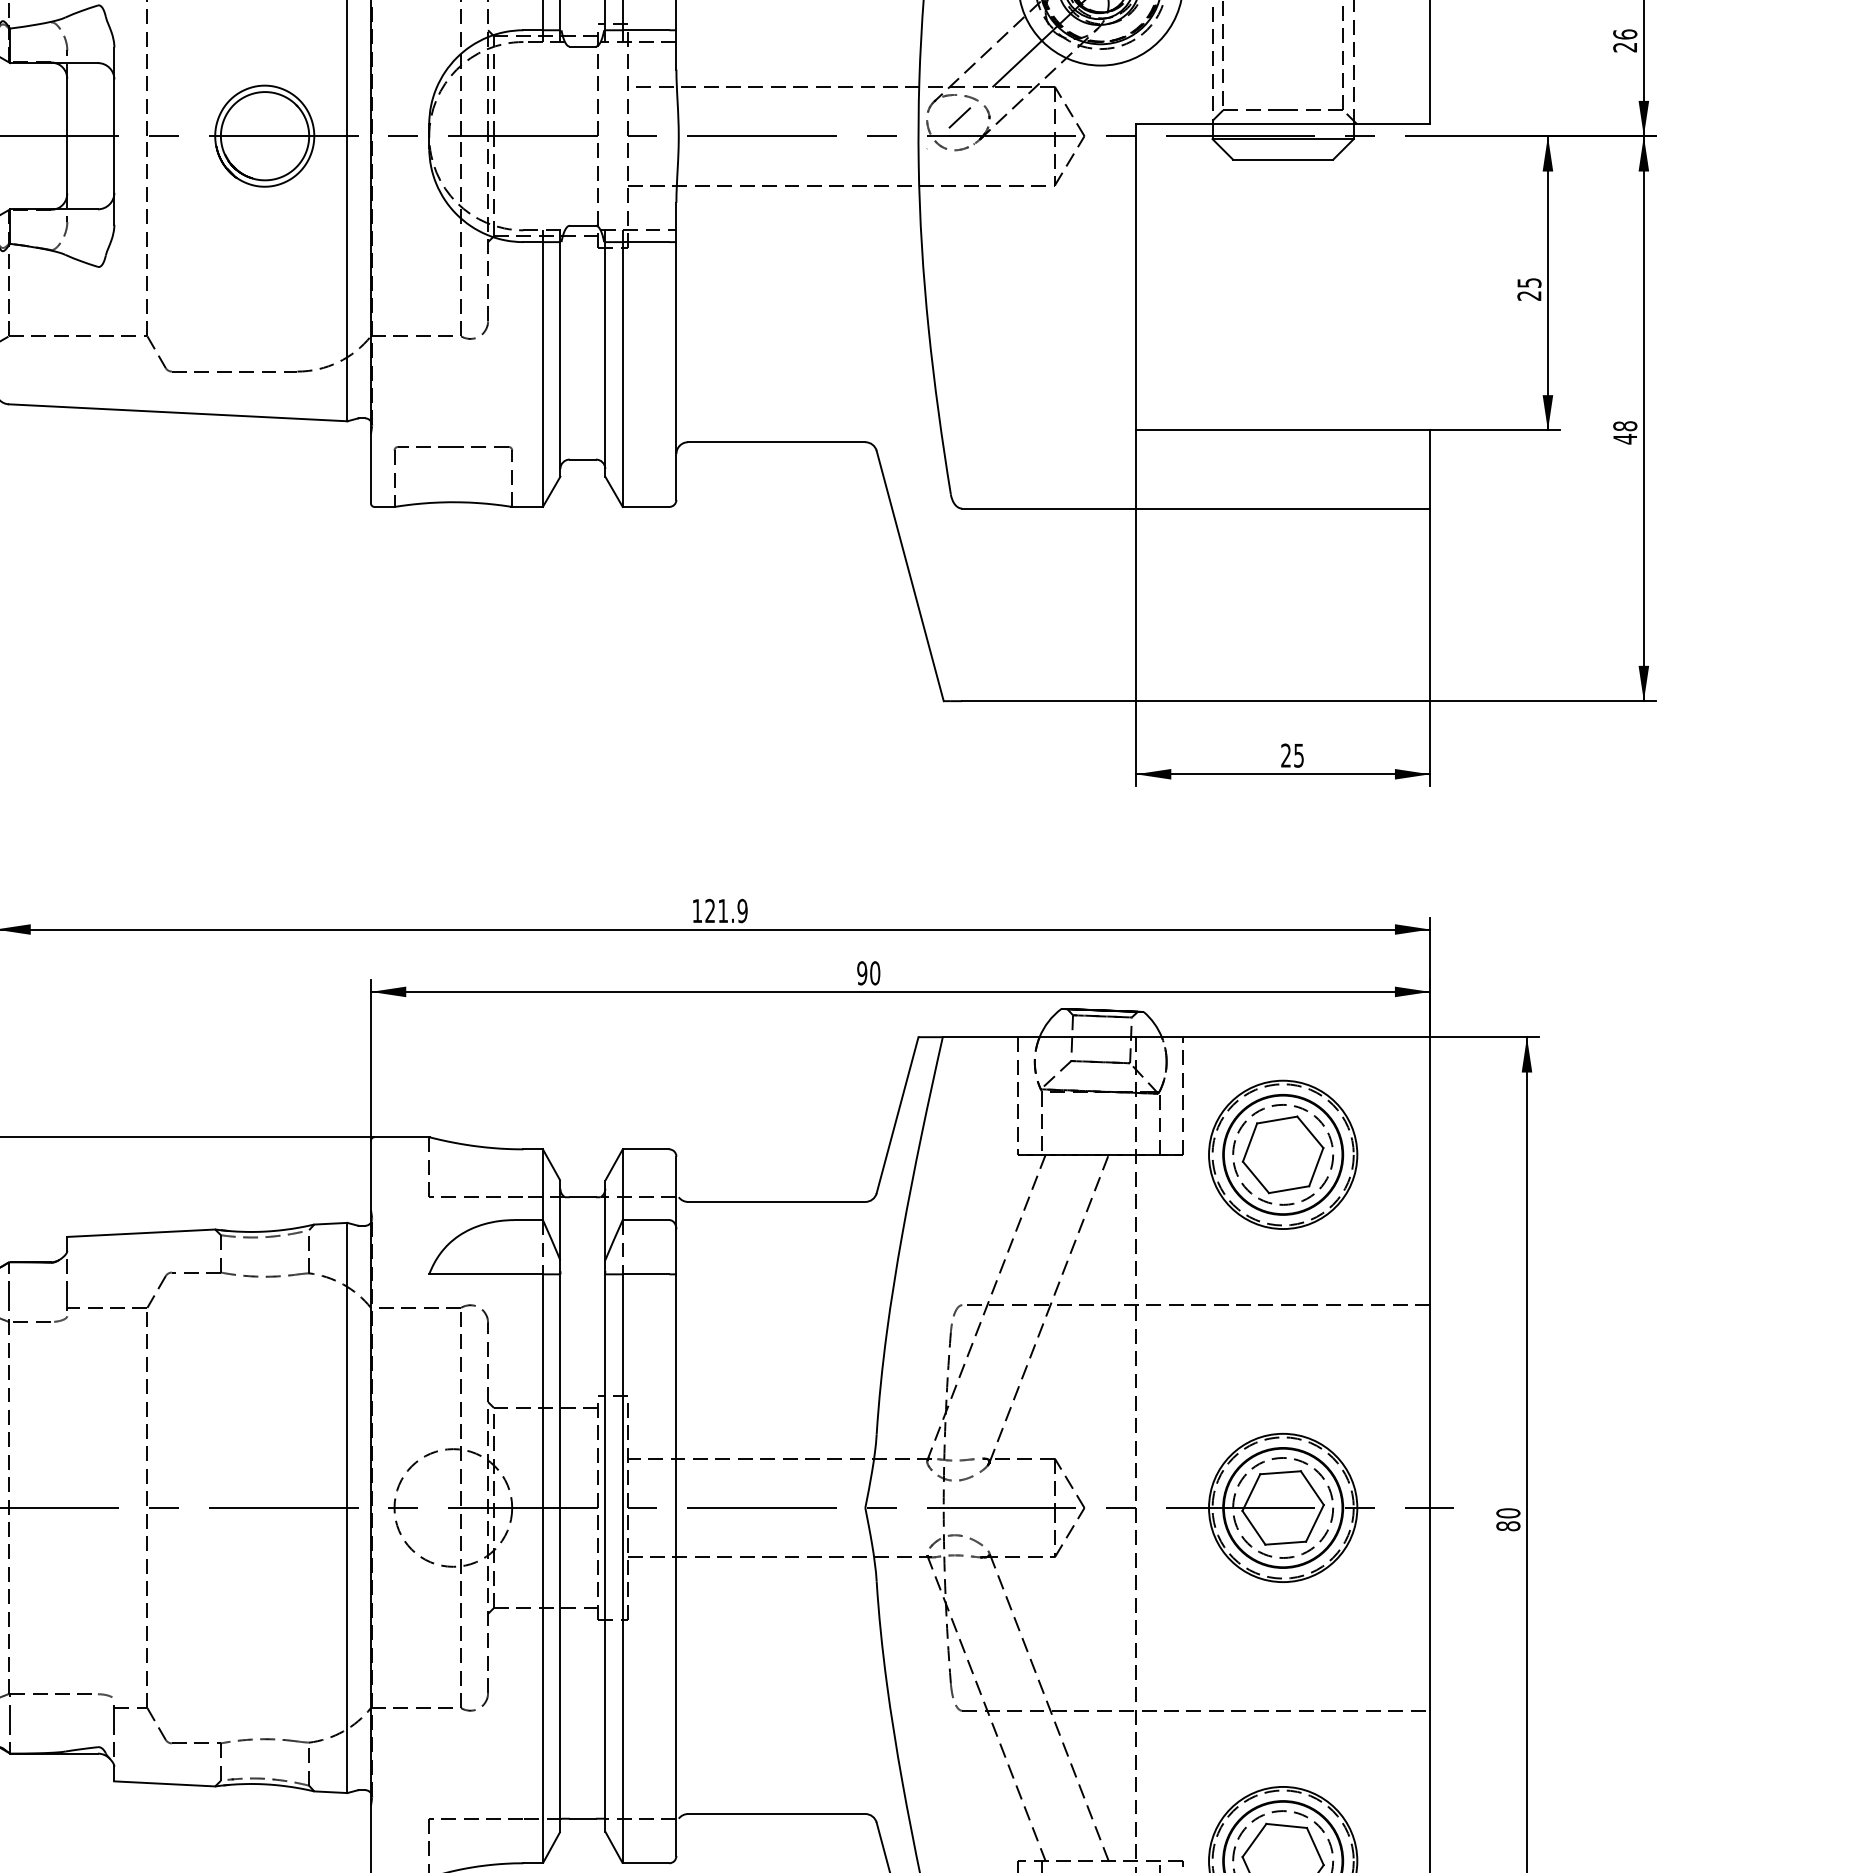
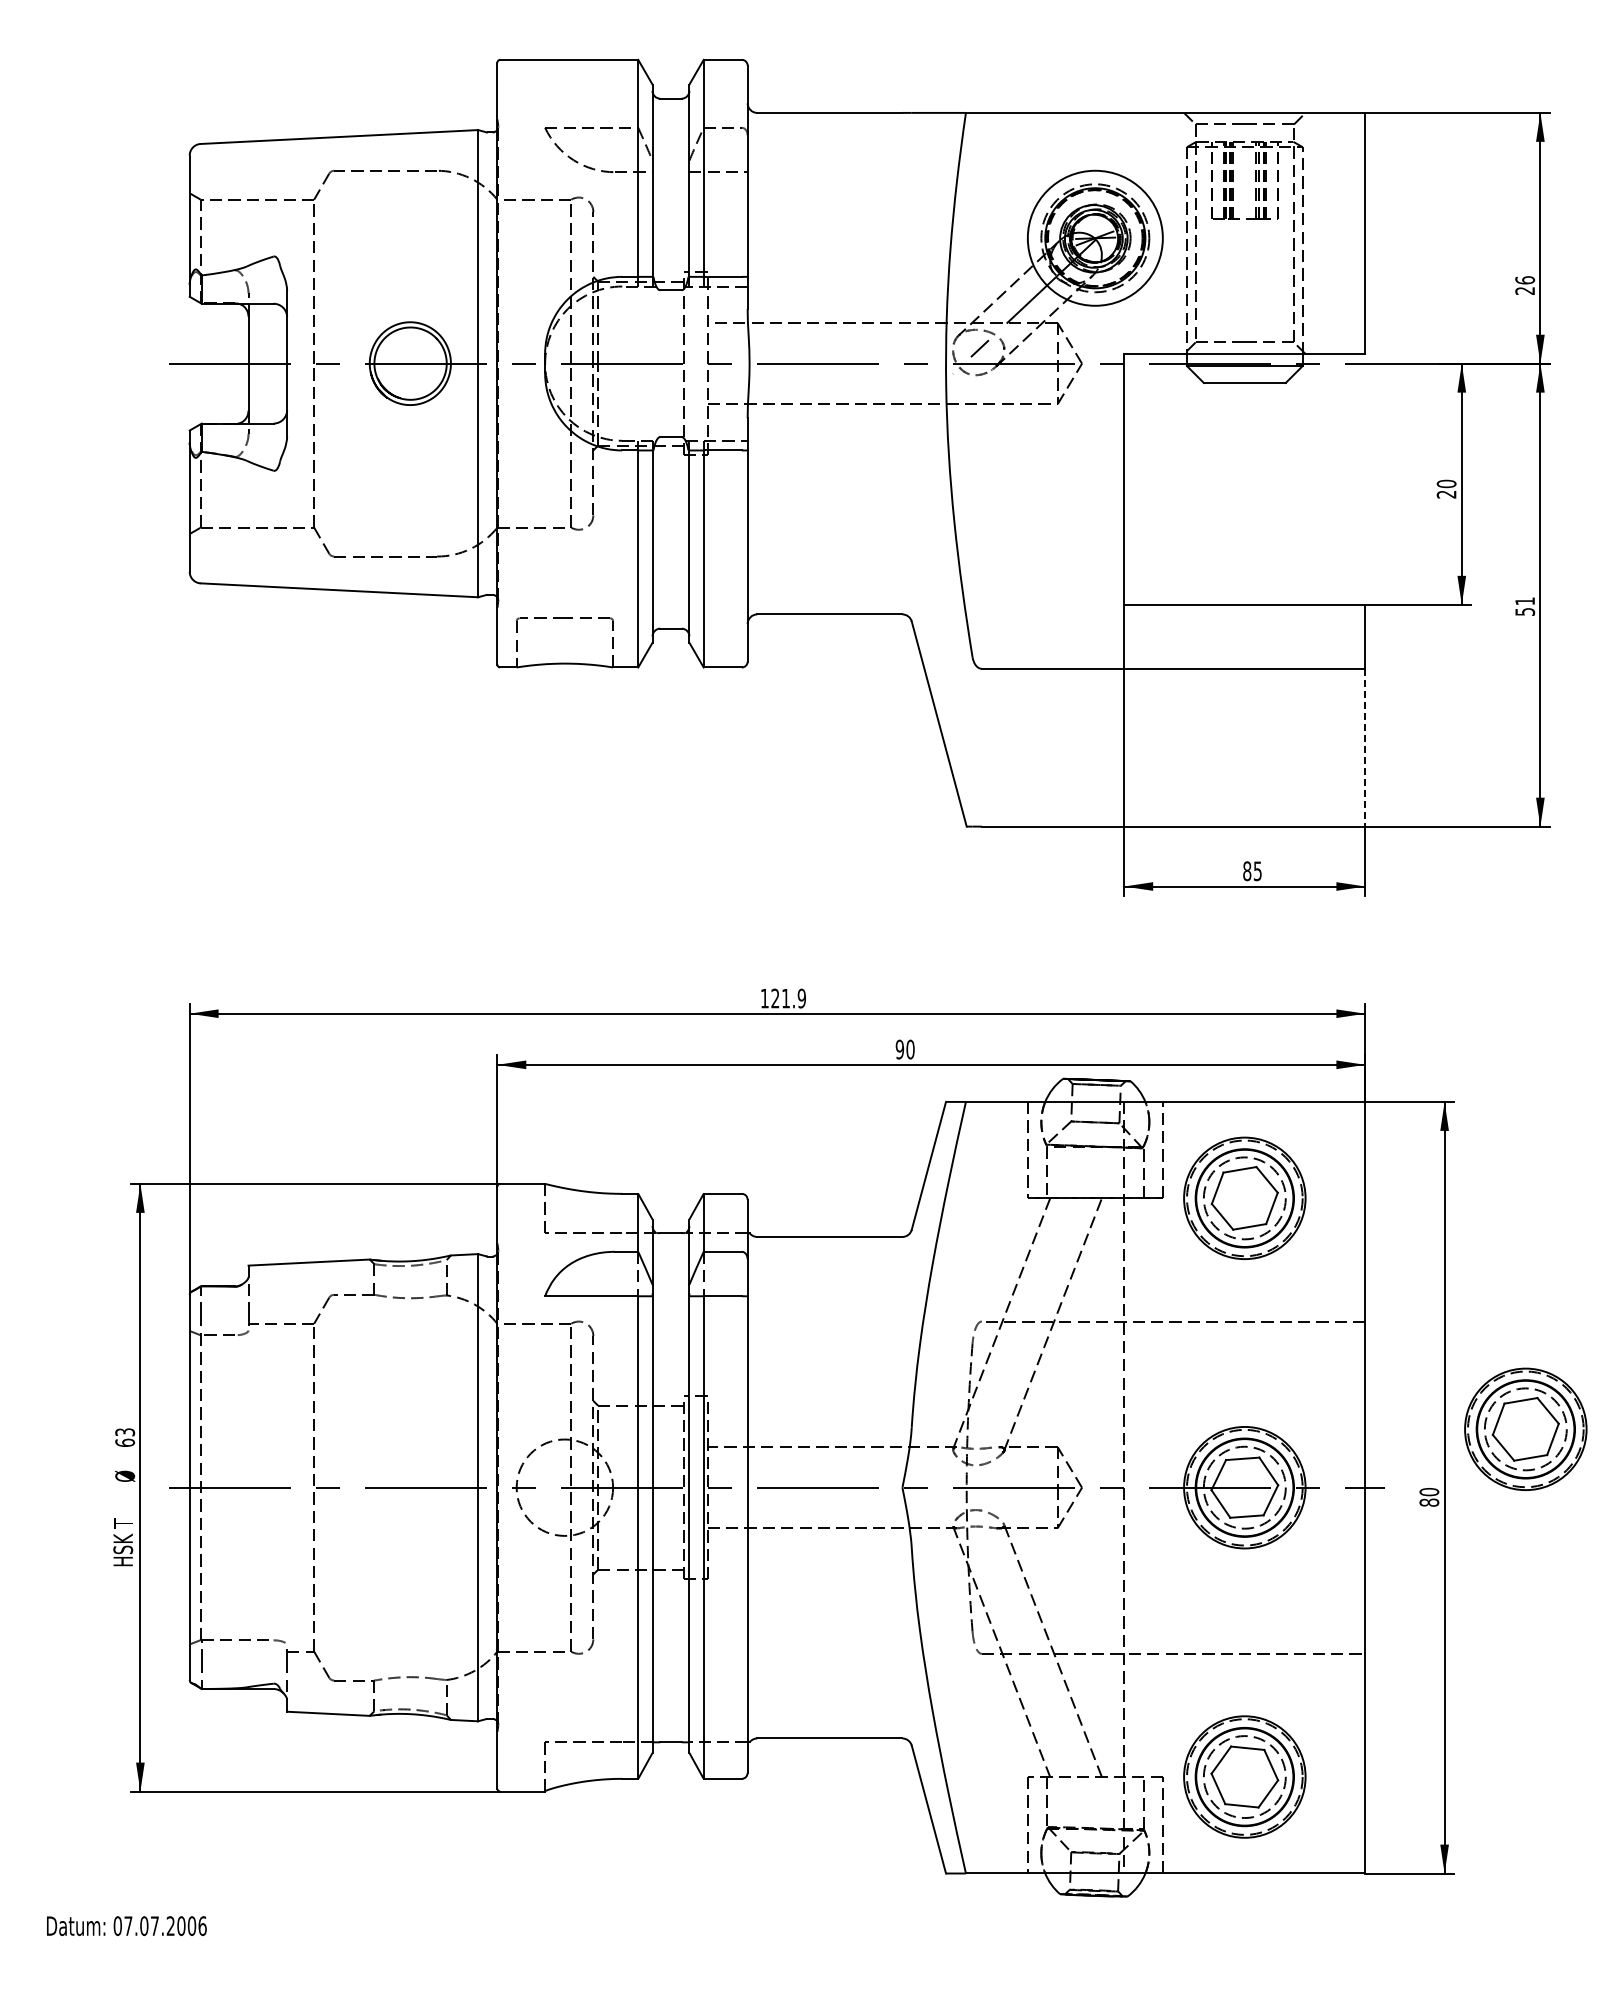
text: (1529, 282) -> (1446, 483), 25 -> 20
text: (1625, 432) -> (1525, 606), 48 -> 51
line: (1430, 604) -> (1365, 747), solid -> dashed
text: (1286, 755) -> (1247, 871), 25 -> 85
part: (1625, 1435) -> (1525, 1428), added

